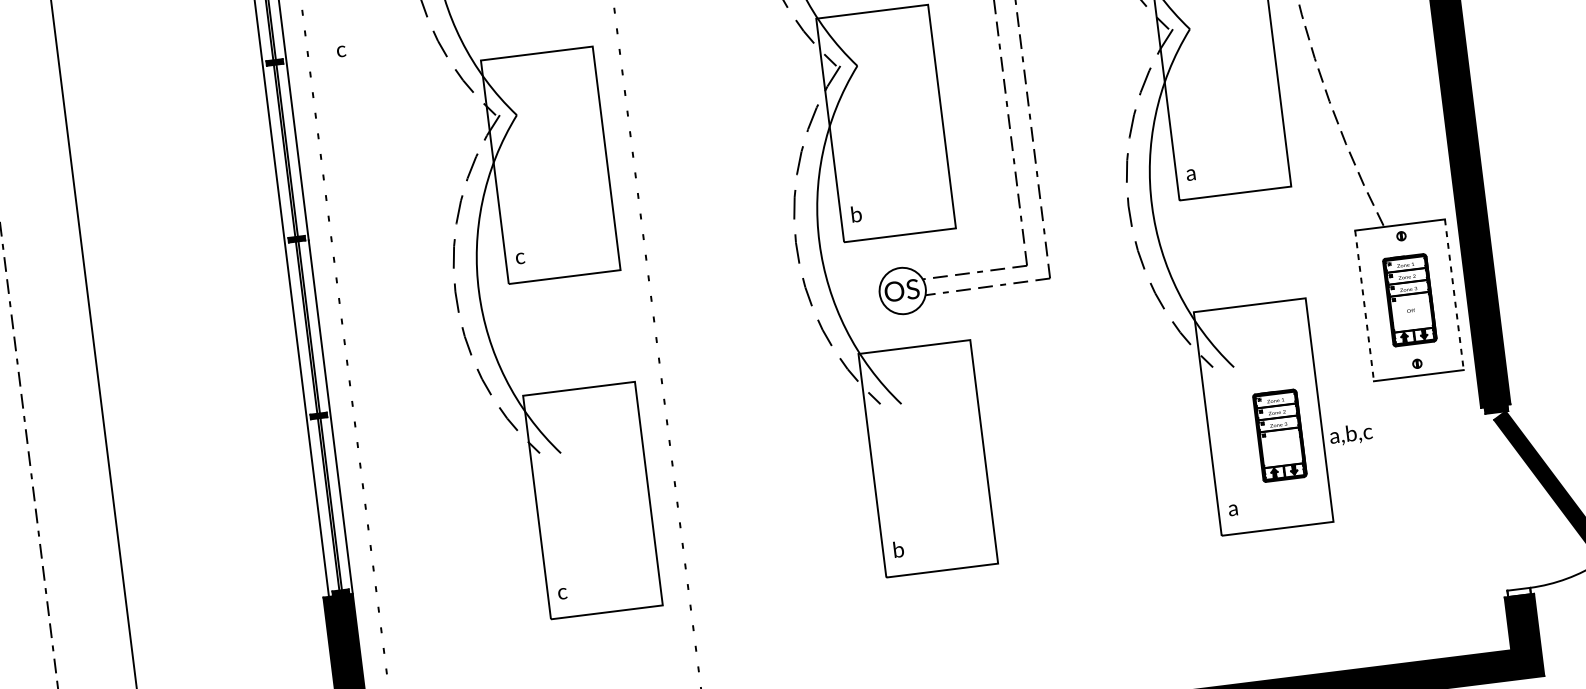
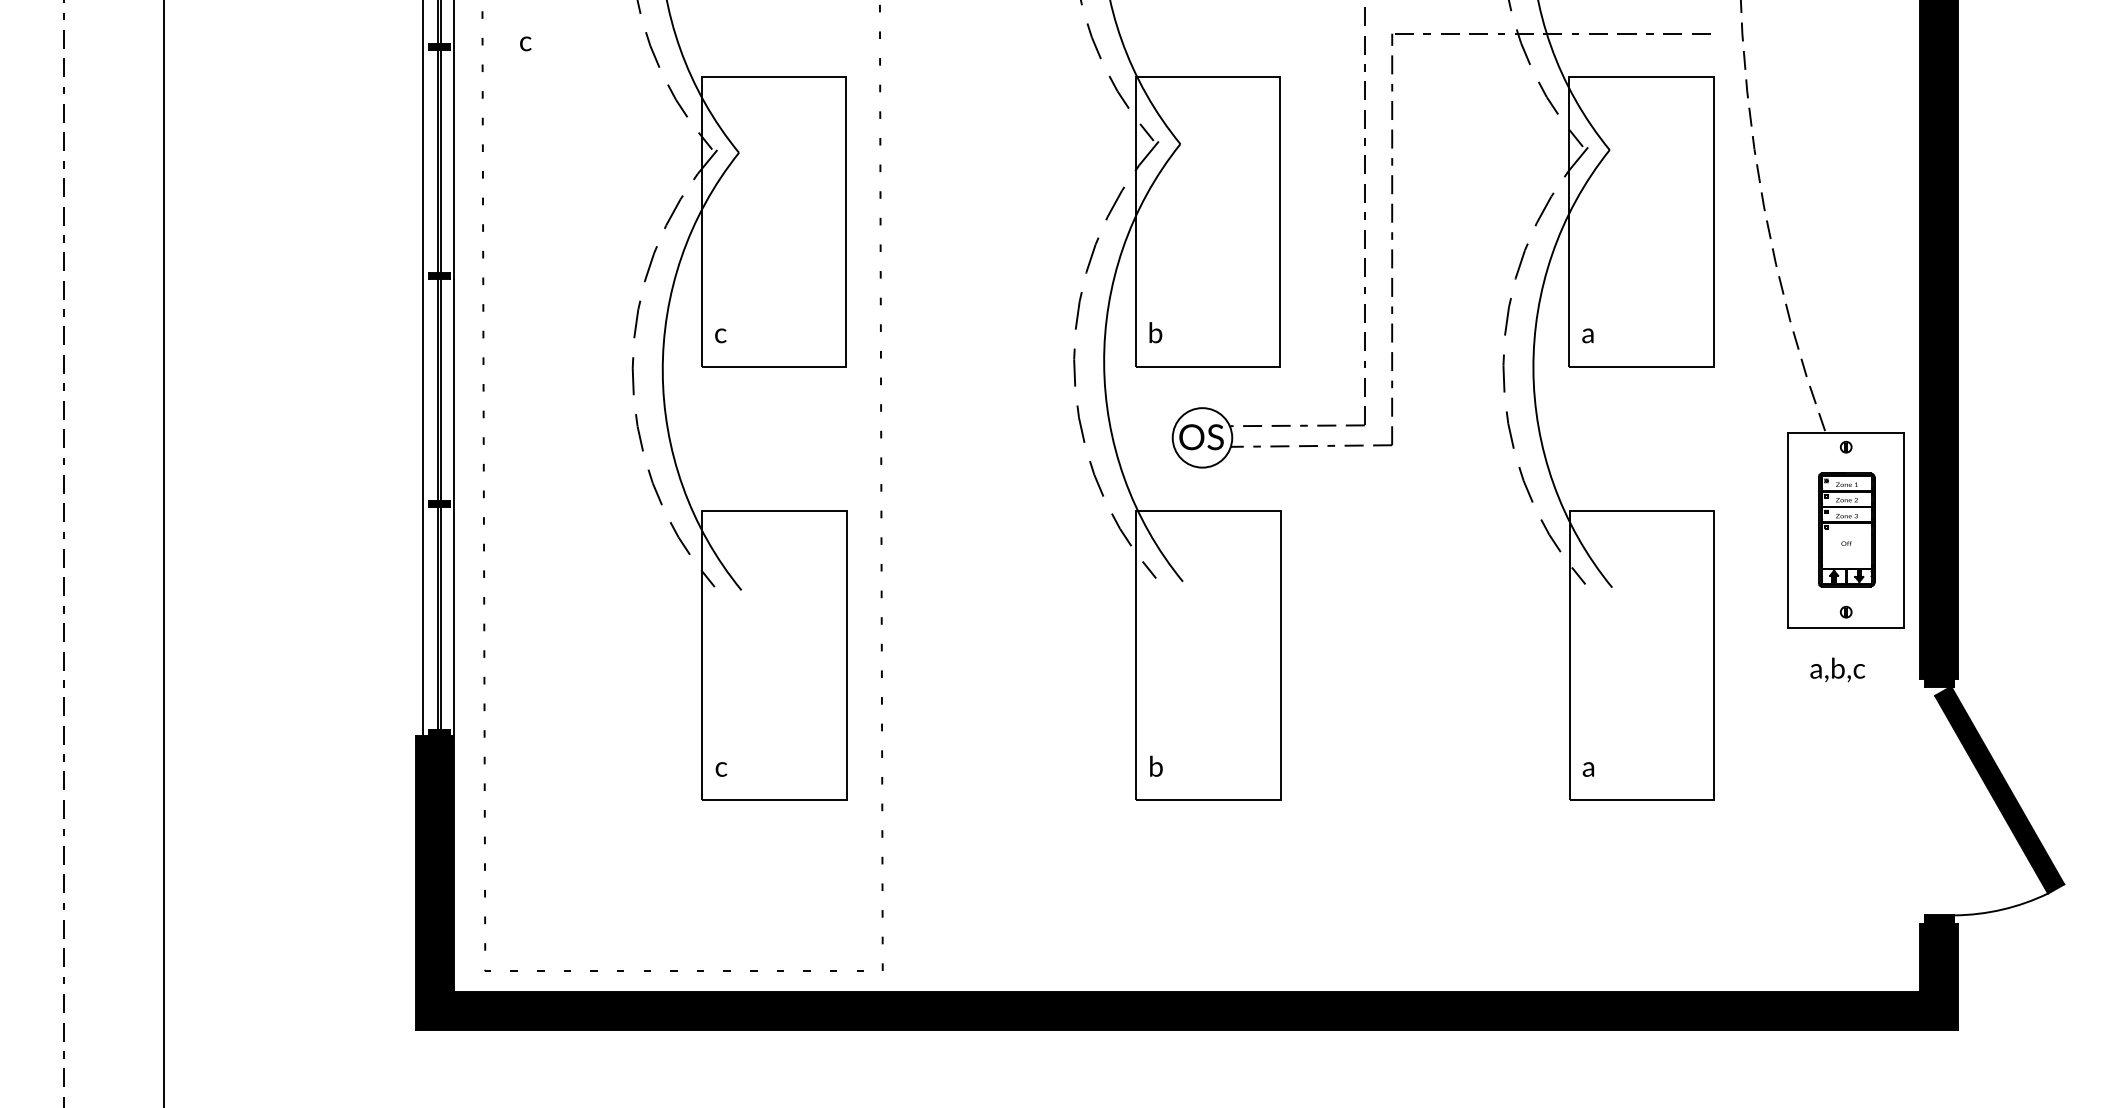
line: (1454, 295) -> (1904, 530), dashed -> solid
line: (1364, 306) -> (1788, 530), dashed -> solid
text: (1350, 434) -> (1837, 669), moved
part: (1279, 435) -> (1659, 681), removed
fill: (1519, 592) -> (1939, 919), added

